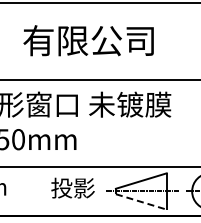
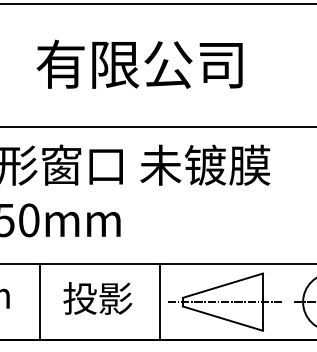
text: (72, 187) -> (96, 297), moved
line: (25, 191) -> (40, 302), added
line: (101, 191) -> (160, 302), added
line: (141, 201) -> (223, 317), dashed -> solid

